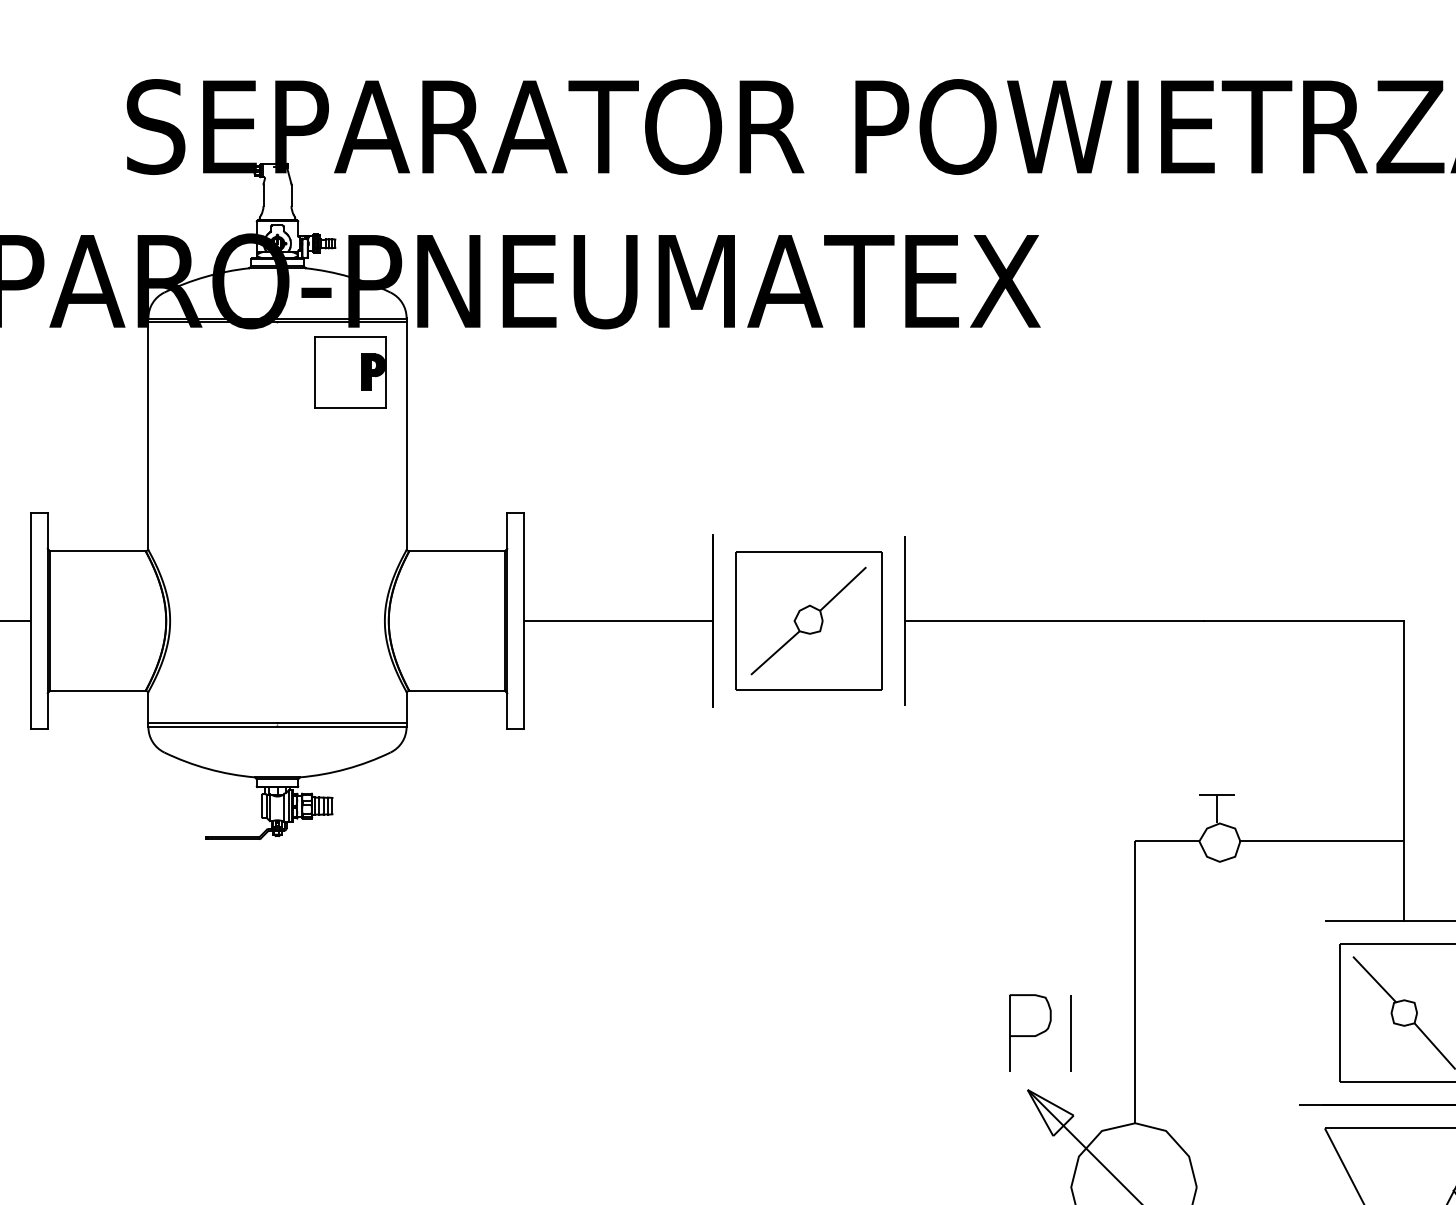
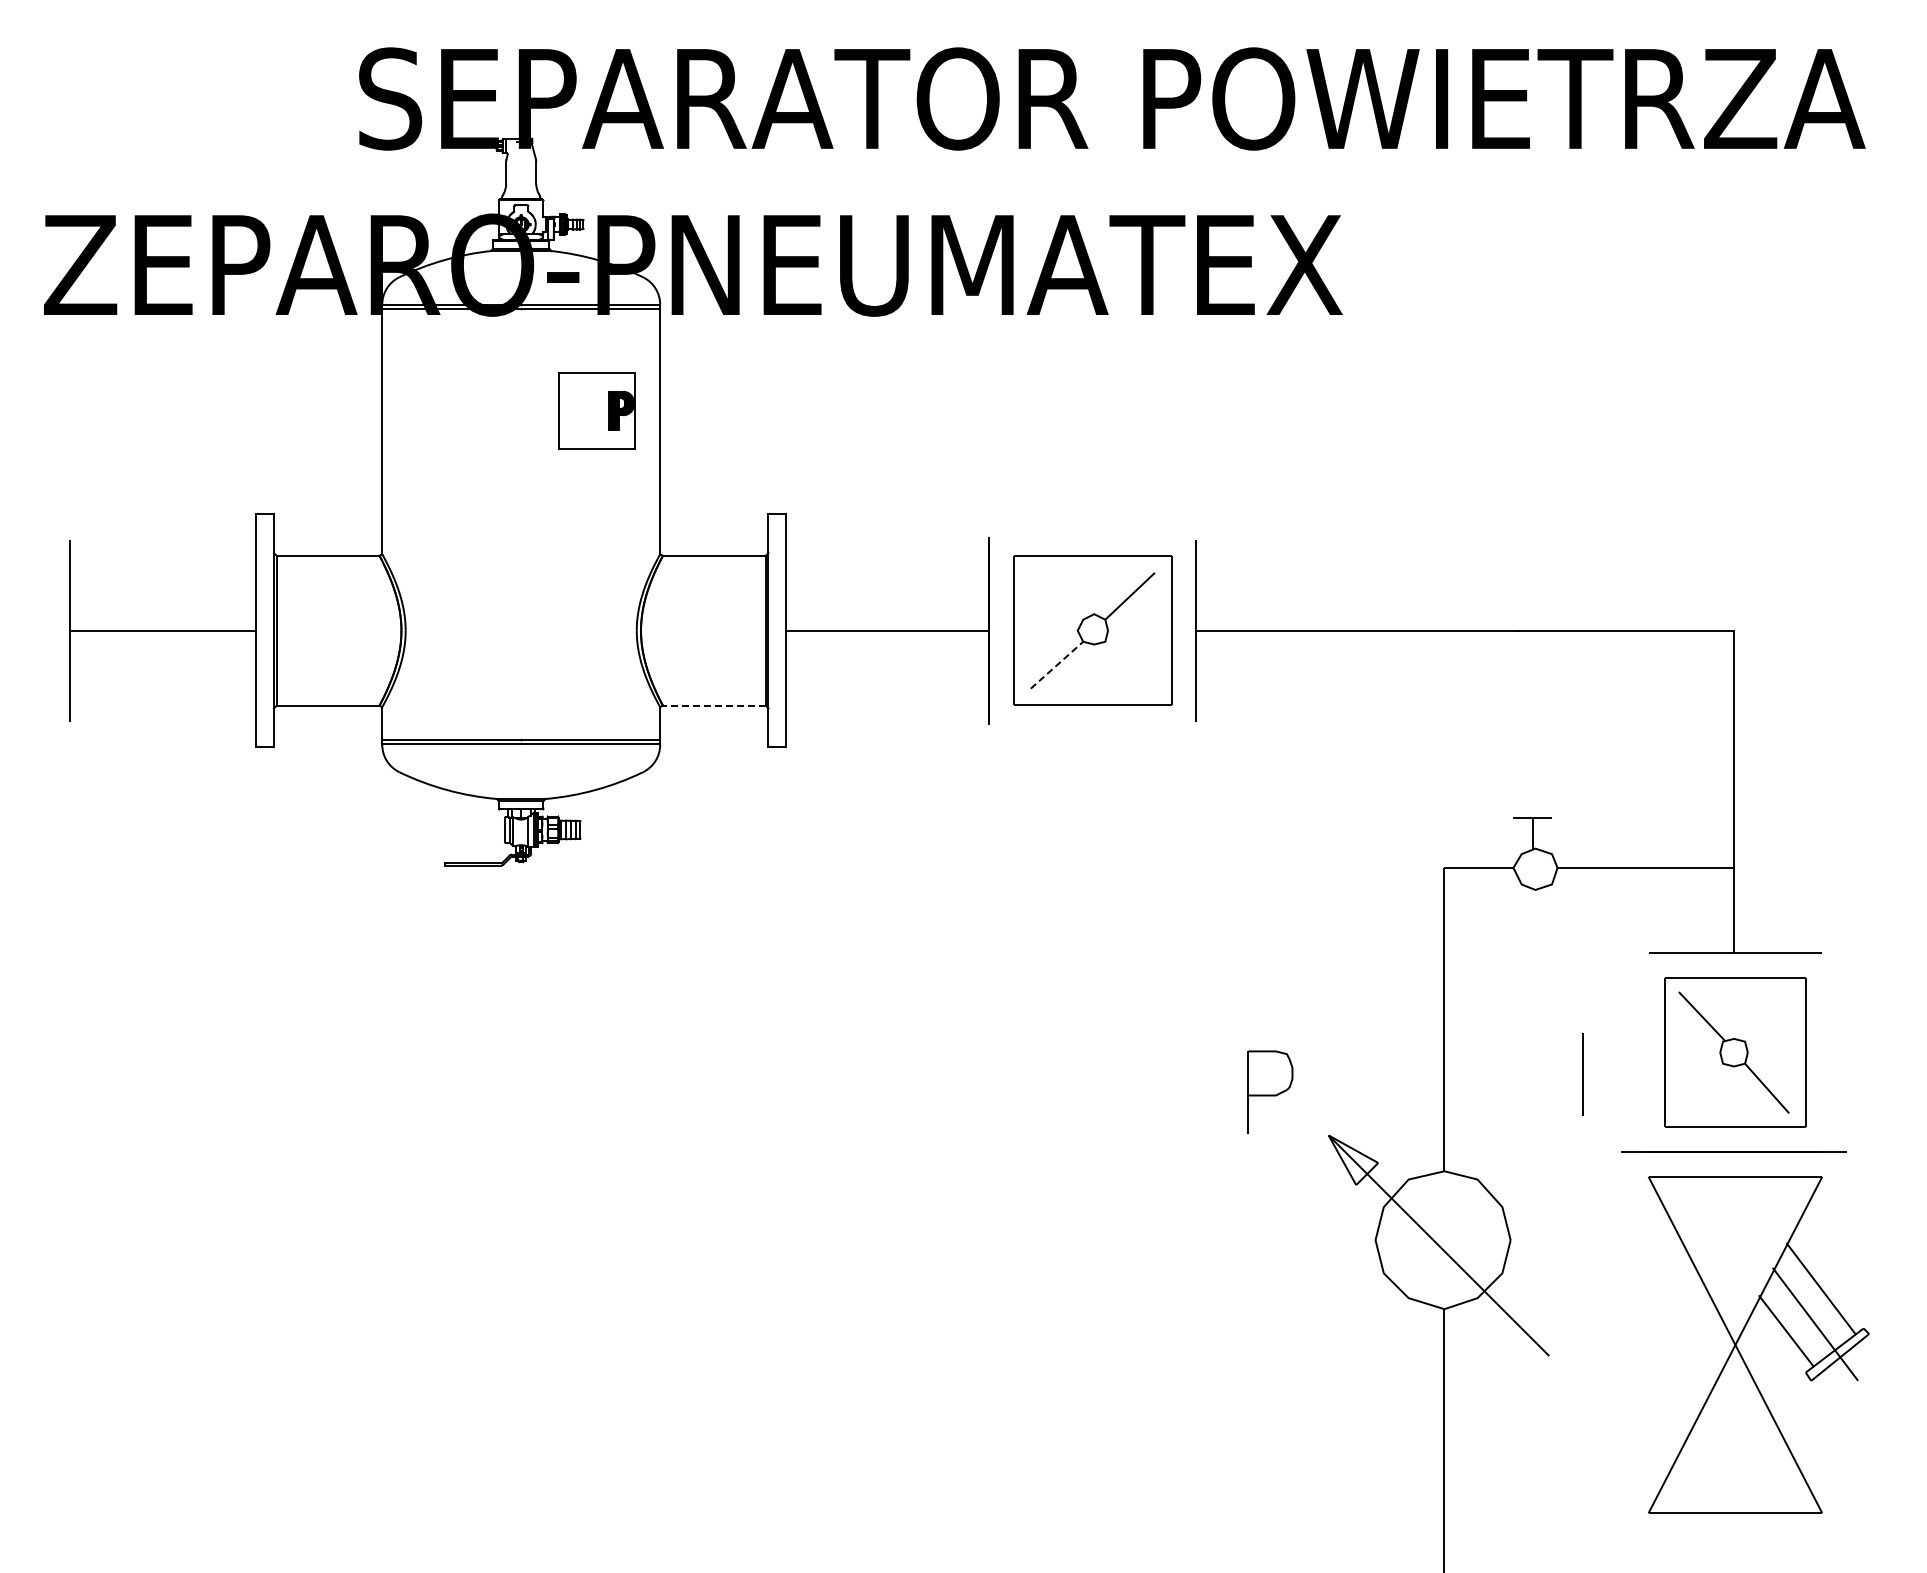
part: (350, 371) -> (596, 410), moved
line: (775, 652) -> (1057, 664), solid -> dashed
line: (456, 690) -> (713, 705), solid -> dashed
part: (1030, 1032) -> (1270, 1091), moved
line: (1071, 1033) -> (1582, 1074), moved

